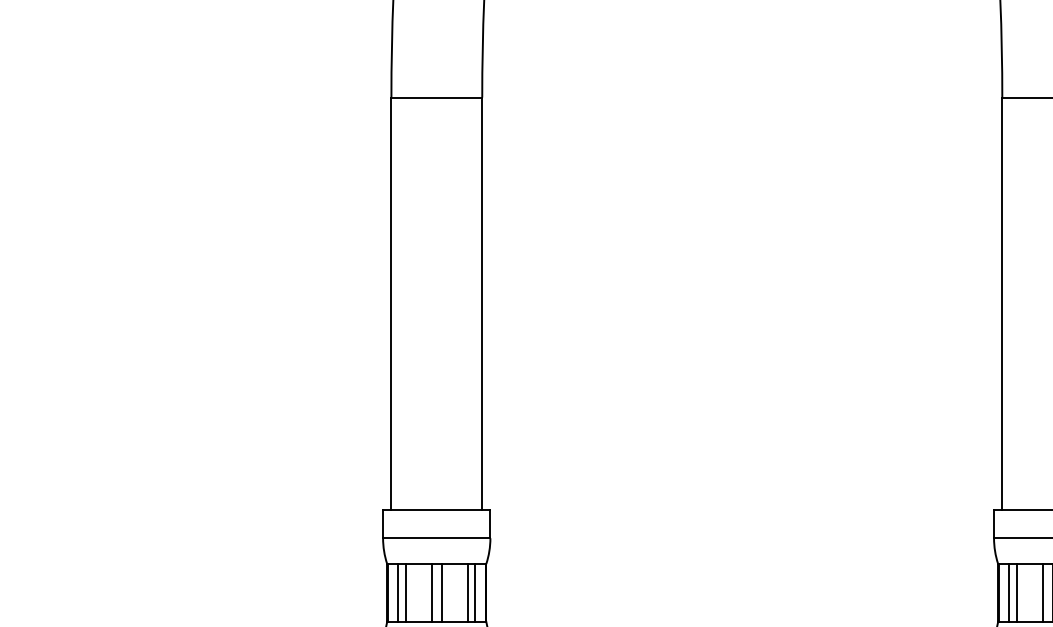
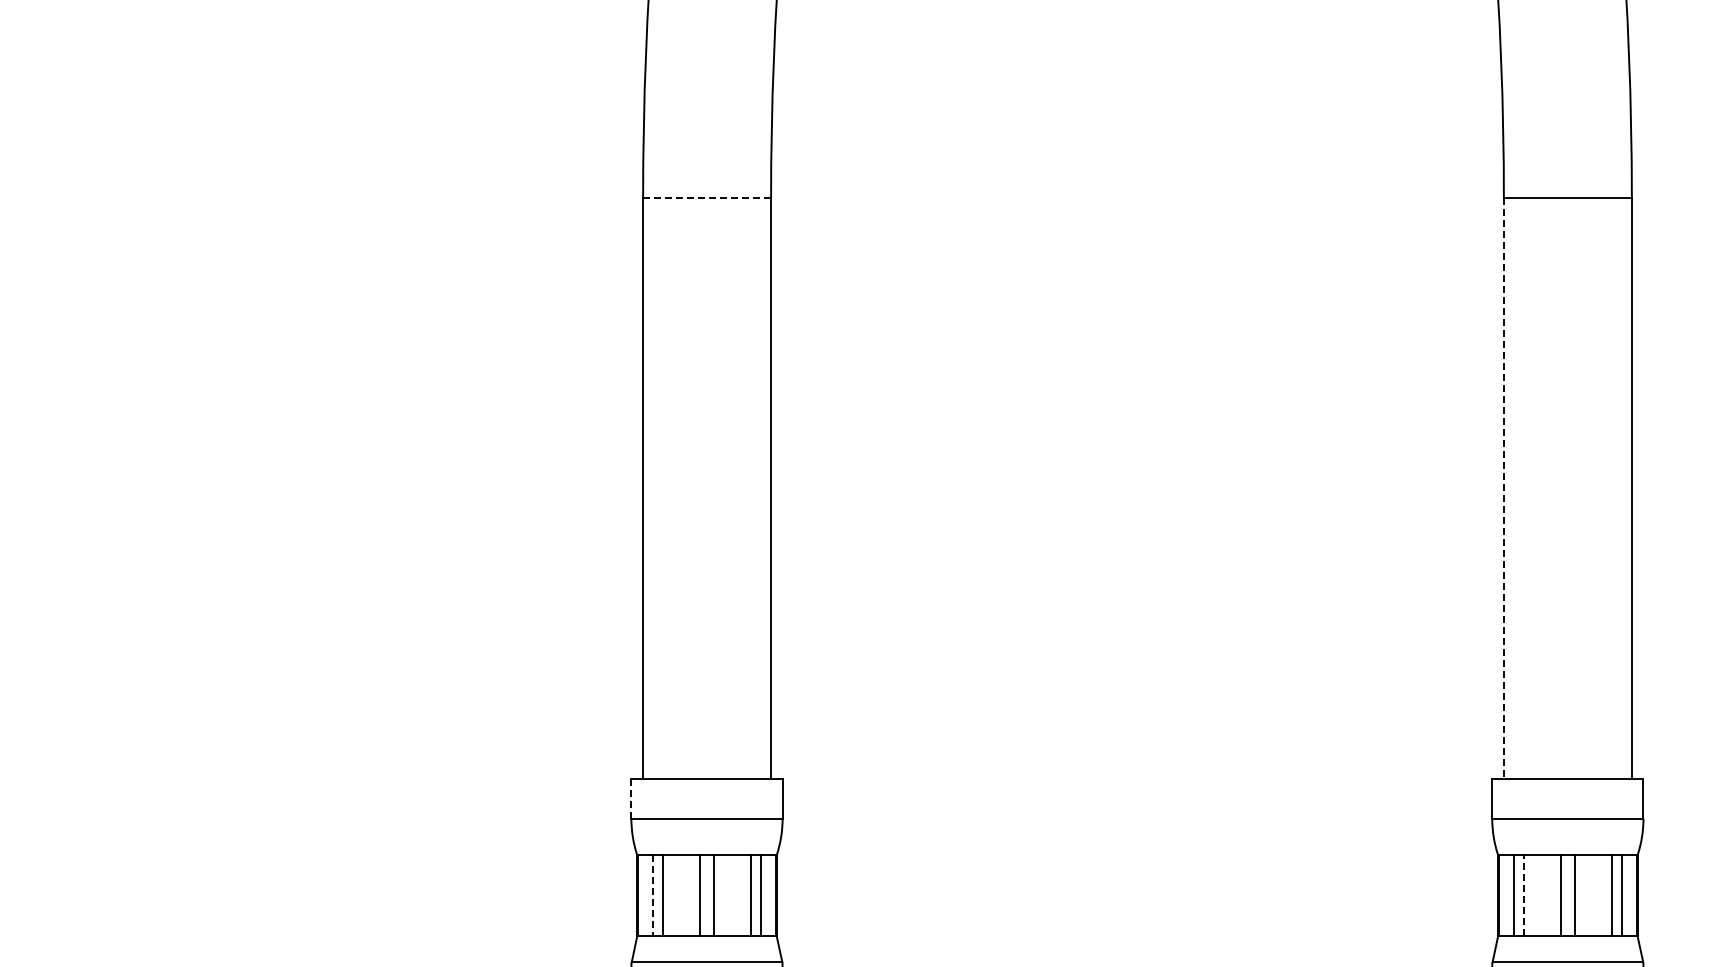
line: (437, 97) -> (707, 197), solid -> dashed
line: (1002, 303) -> (1503, 488), solid -> dashed
line: (383, 524) -> (631, 799), solid -> dashed
line: (398, 592) -> (652, 895), solid -> dashed
line: (1016, 592) -> (1523, 895), solid -> dashed

